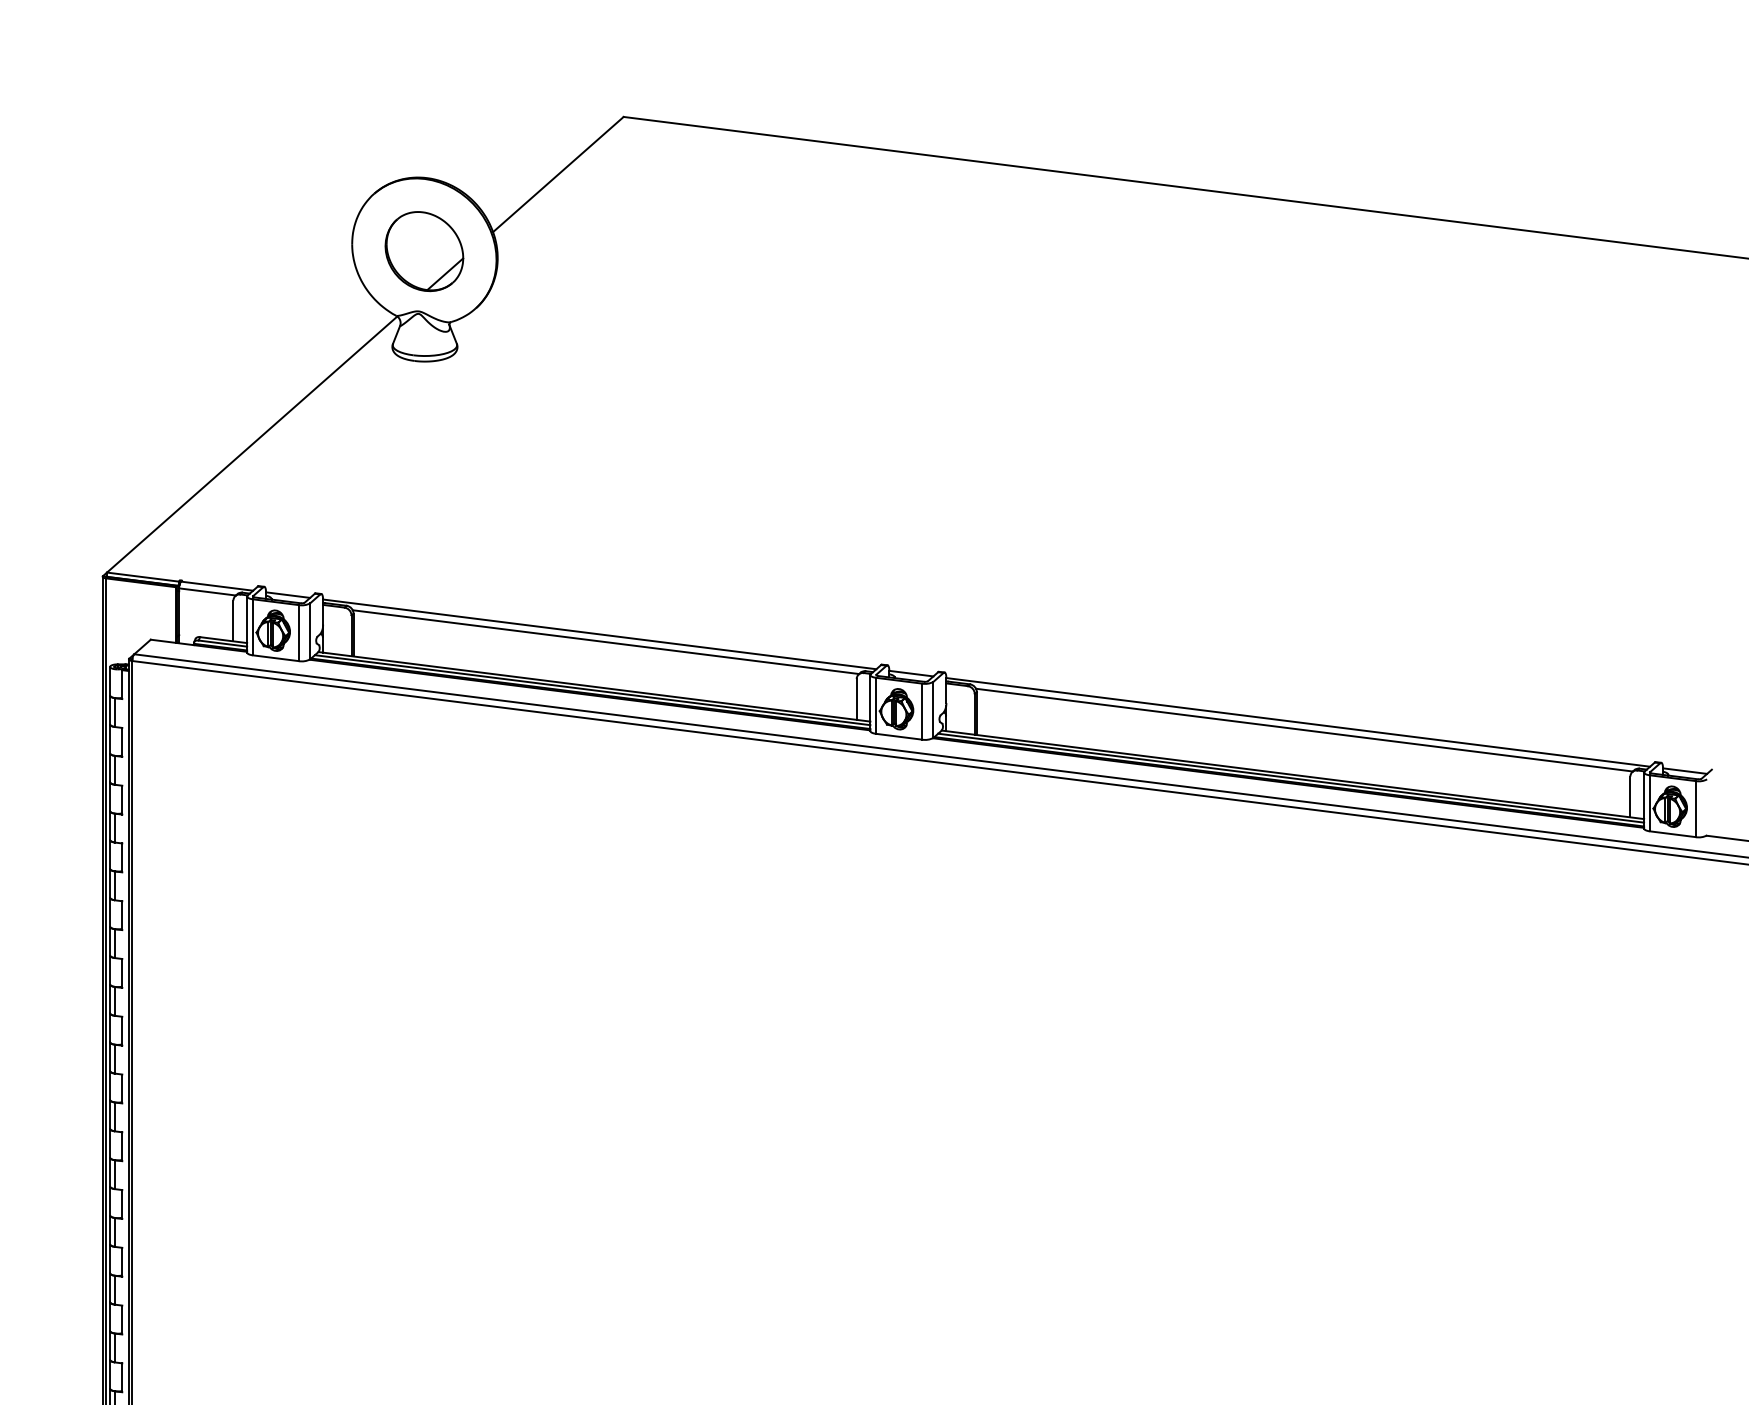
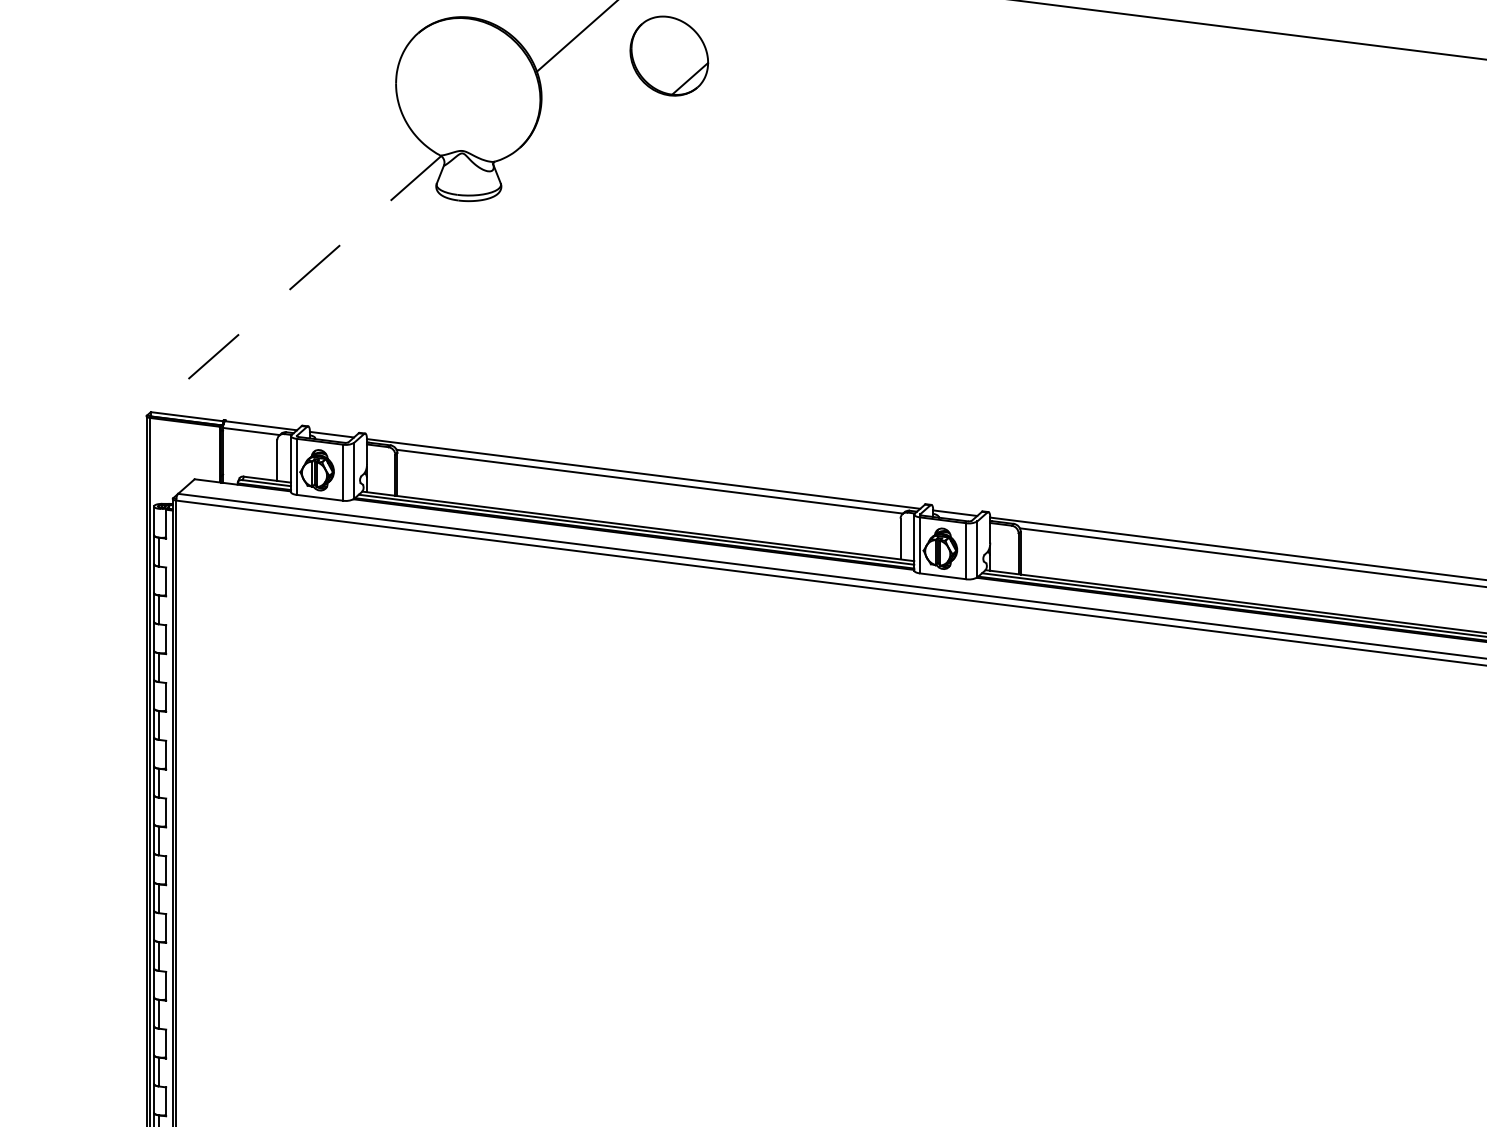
part: (424, 251) -> (669, 56), moved
line: (252, 444) -> (296, 284), solid -> dashed

